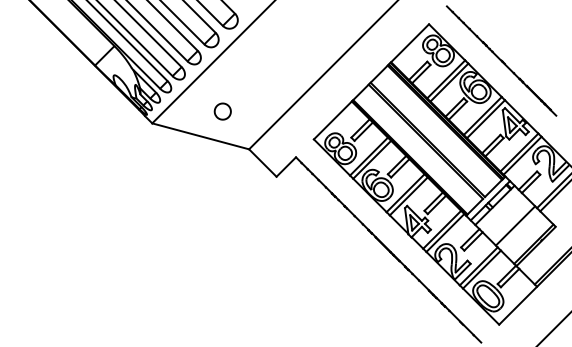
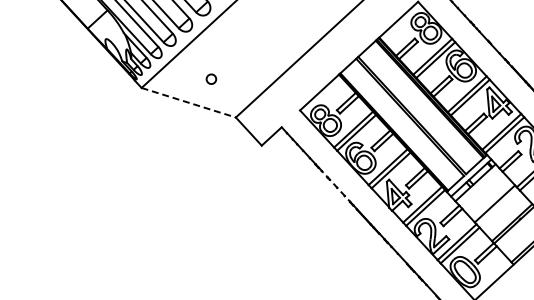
part: (222, 111) -> (211, 79), size x0.6
line: (201, 136) -> (189, 102), solid -> dashed
line: (352, 213) -> (334, 184), solid -> dashed

